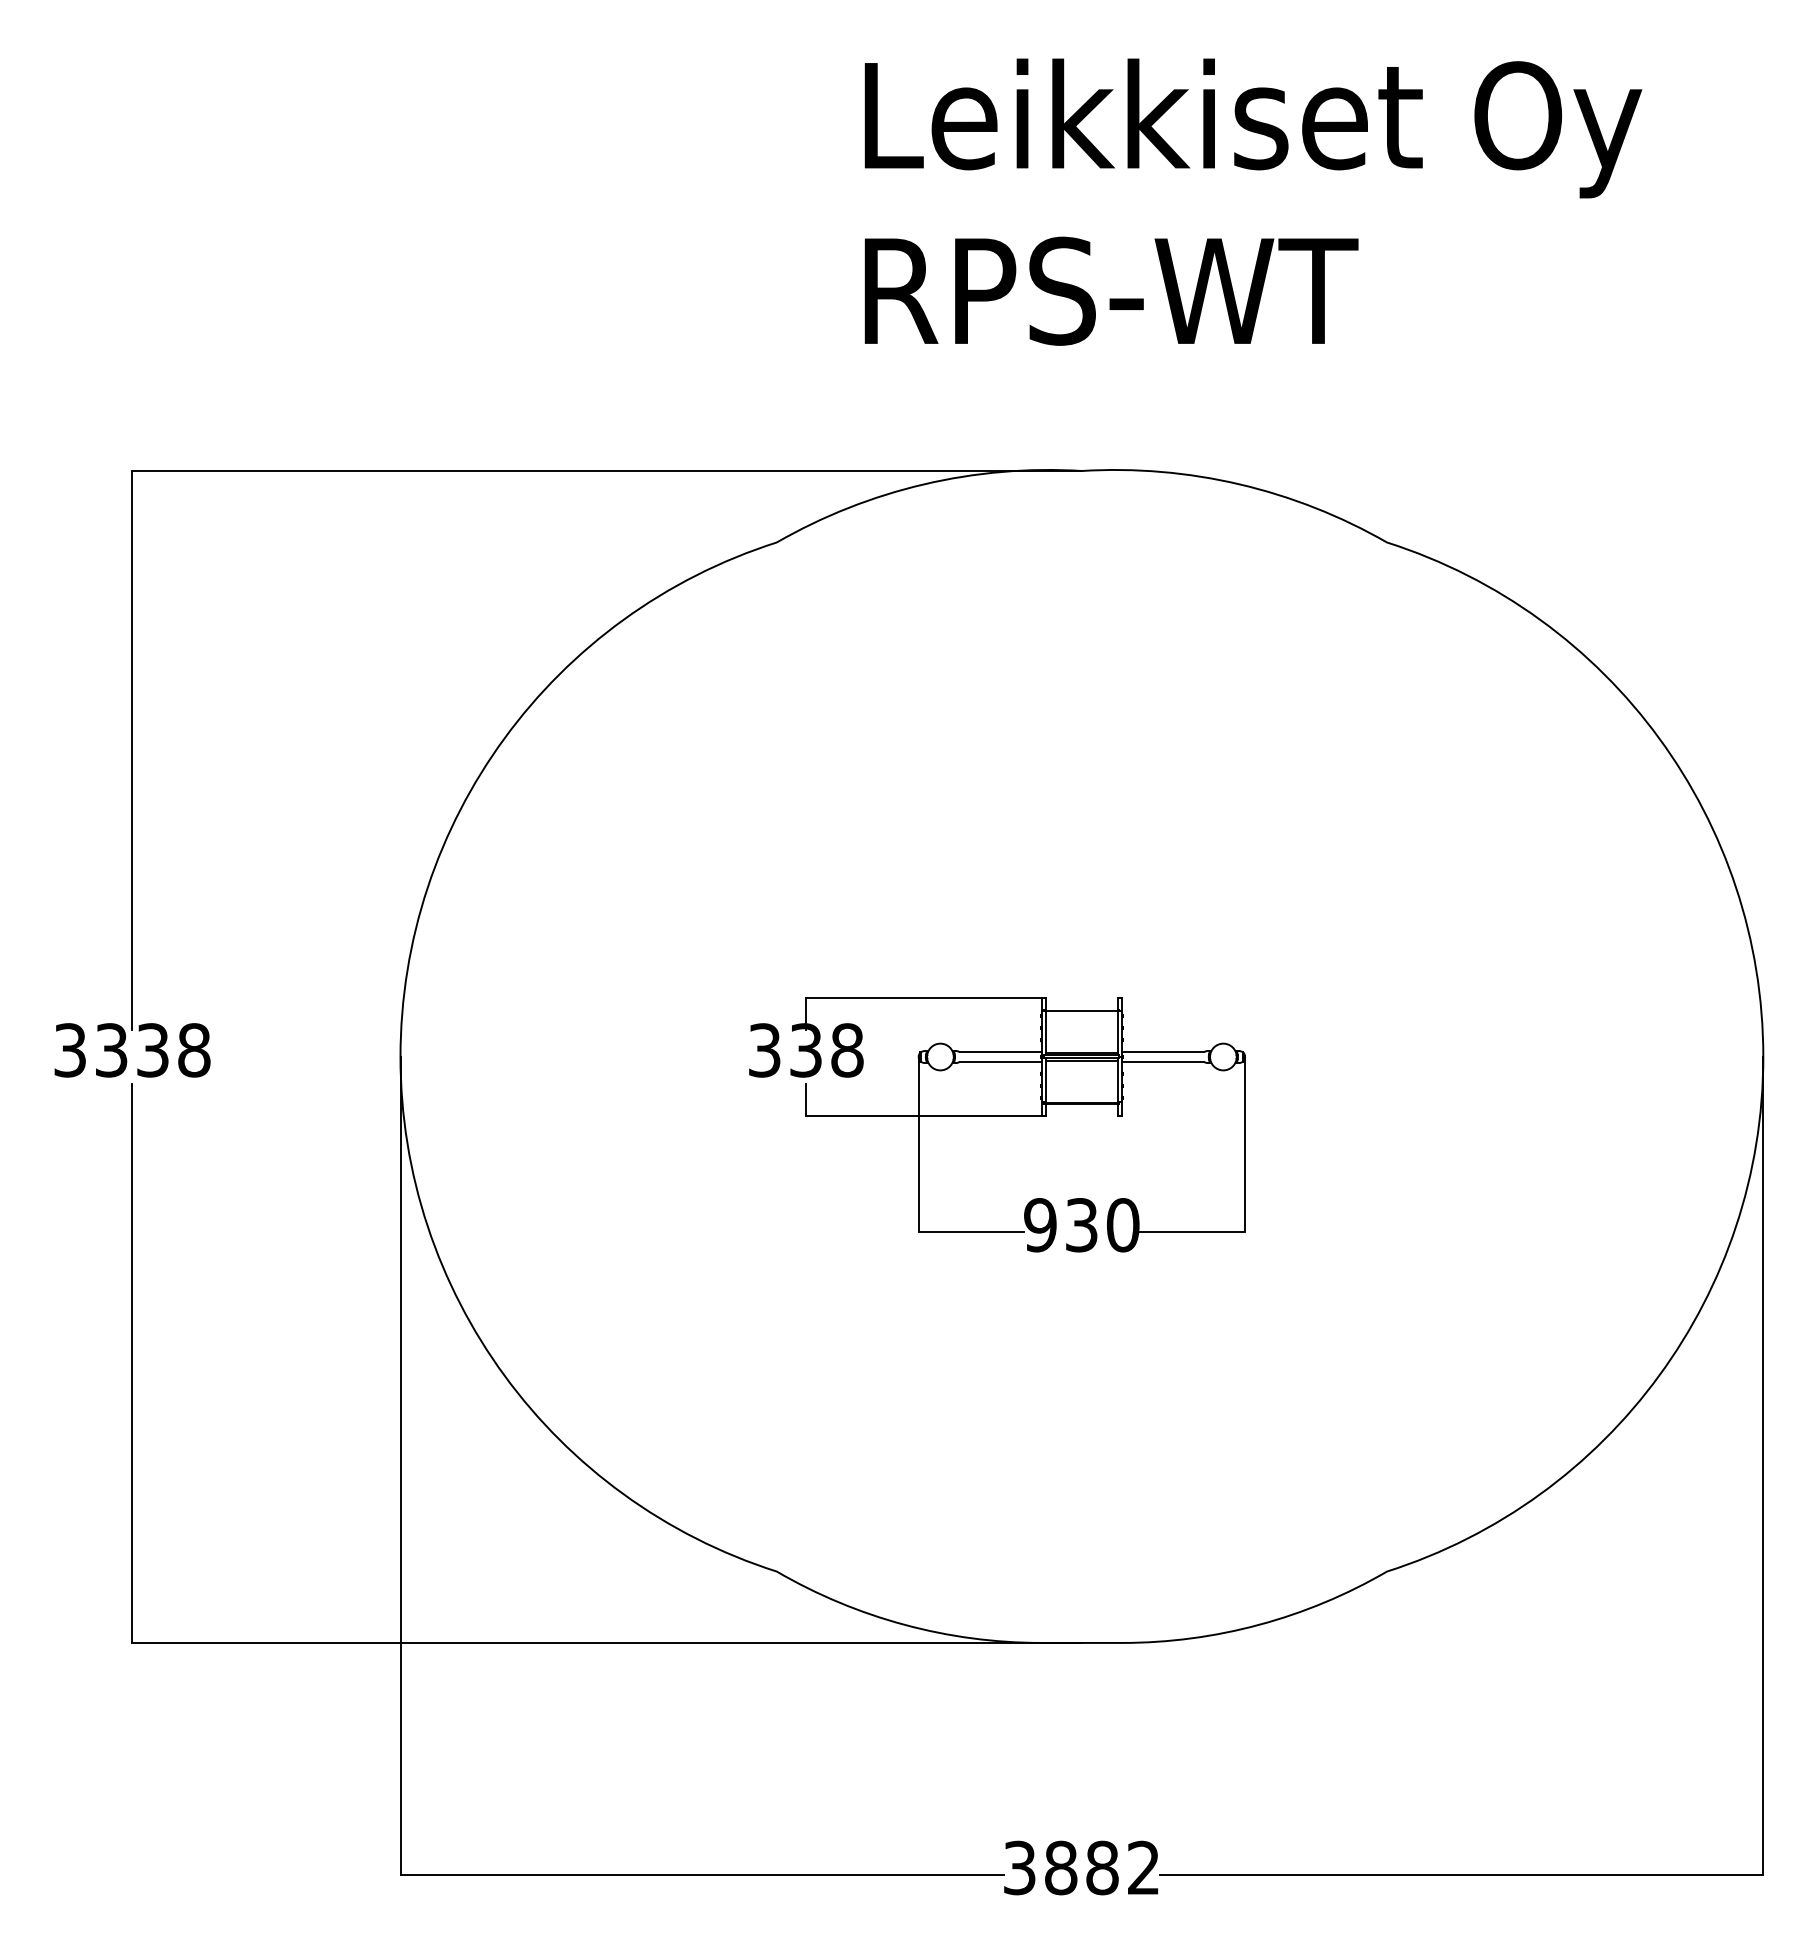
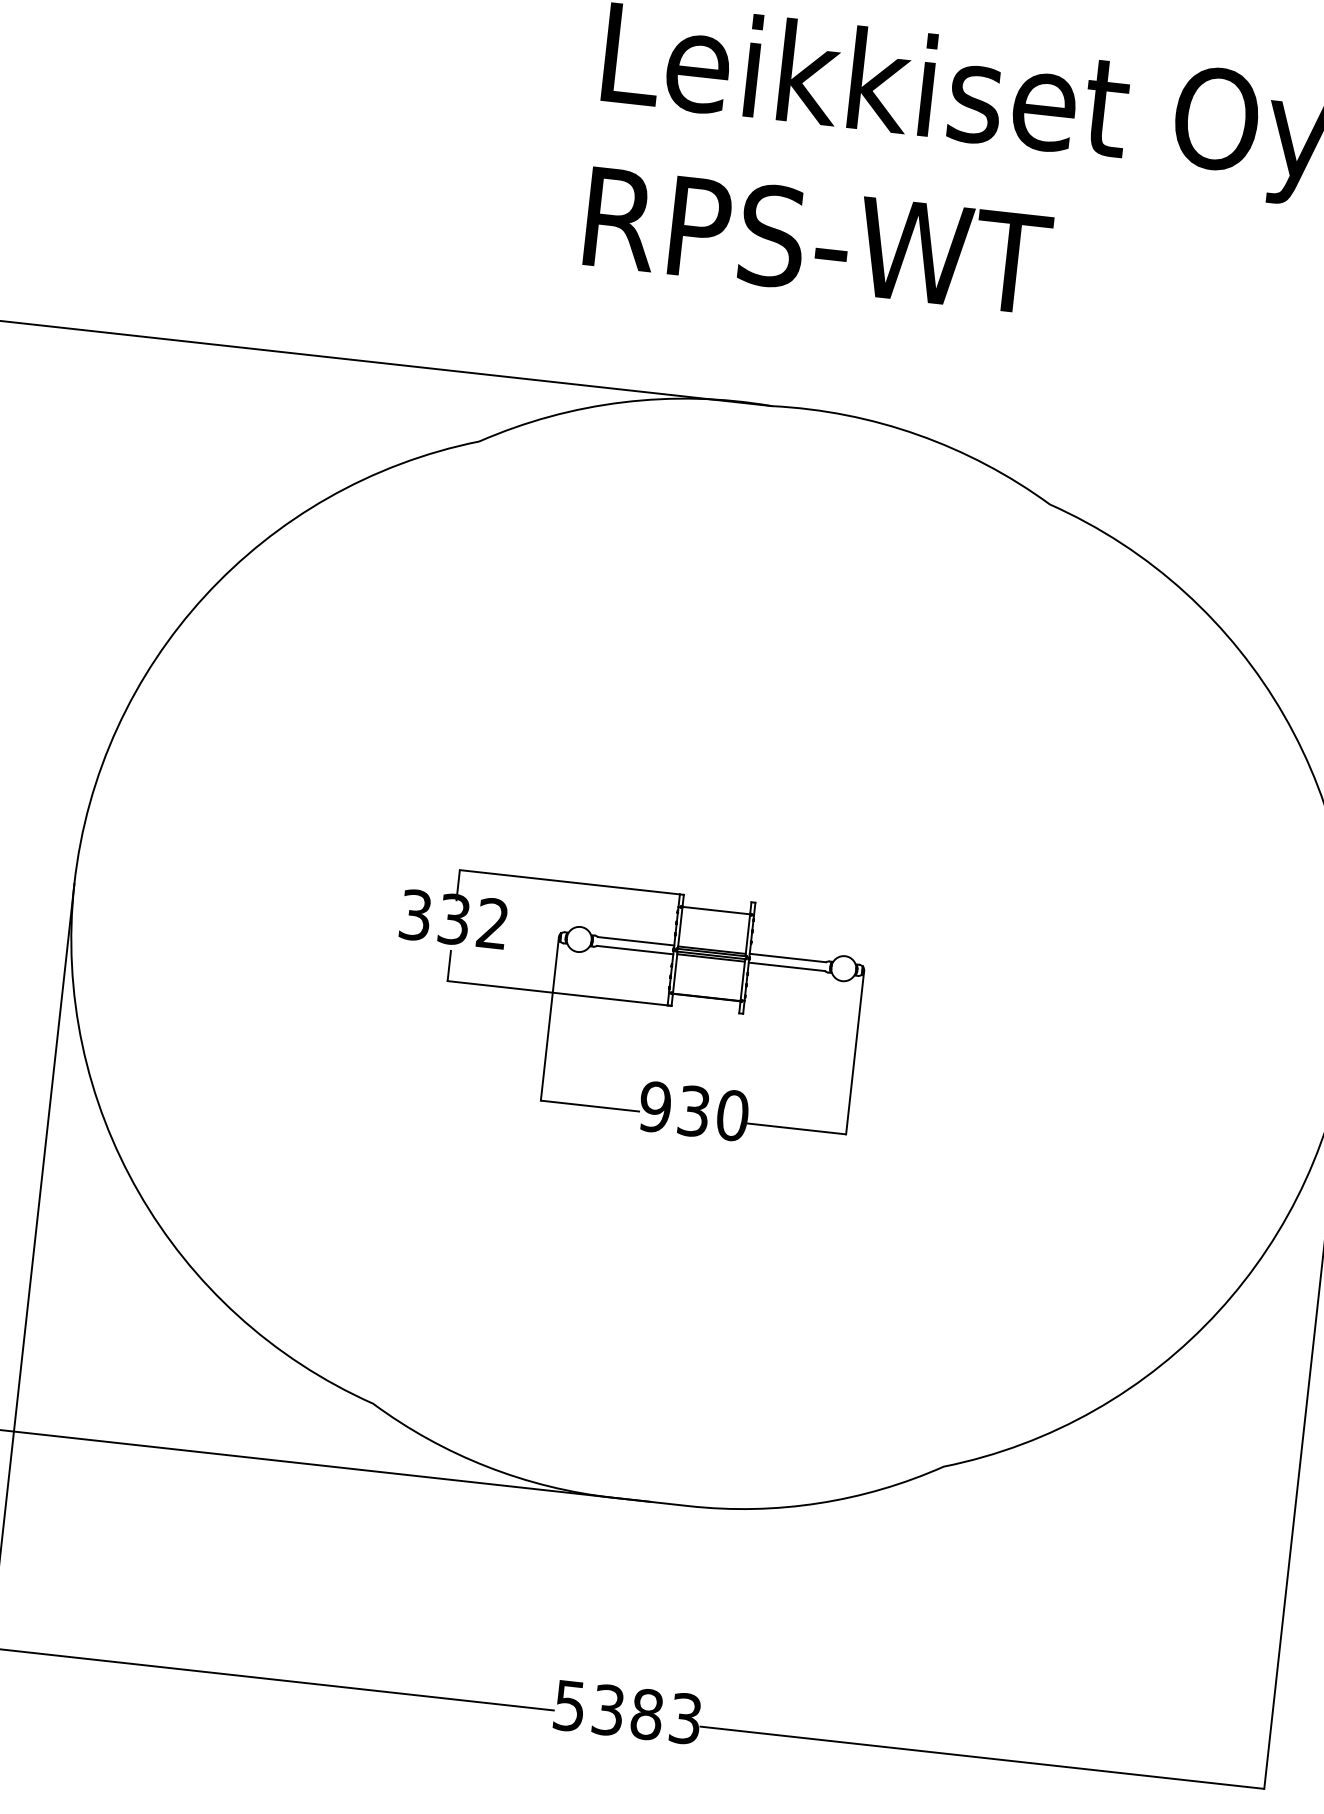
text: (847, 1050) -> (493, 923), 338 -> 332
text: (1081, 1867) -> (627, 1711), 3882 -> 5383

